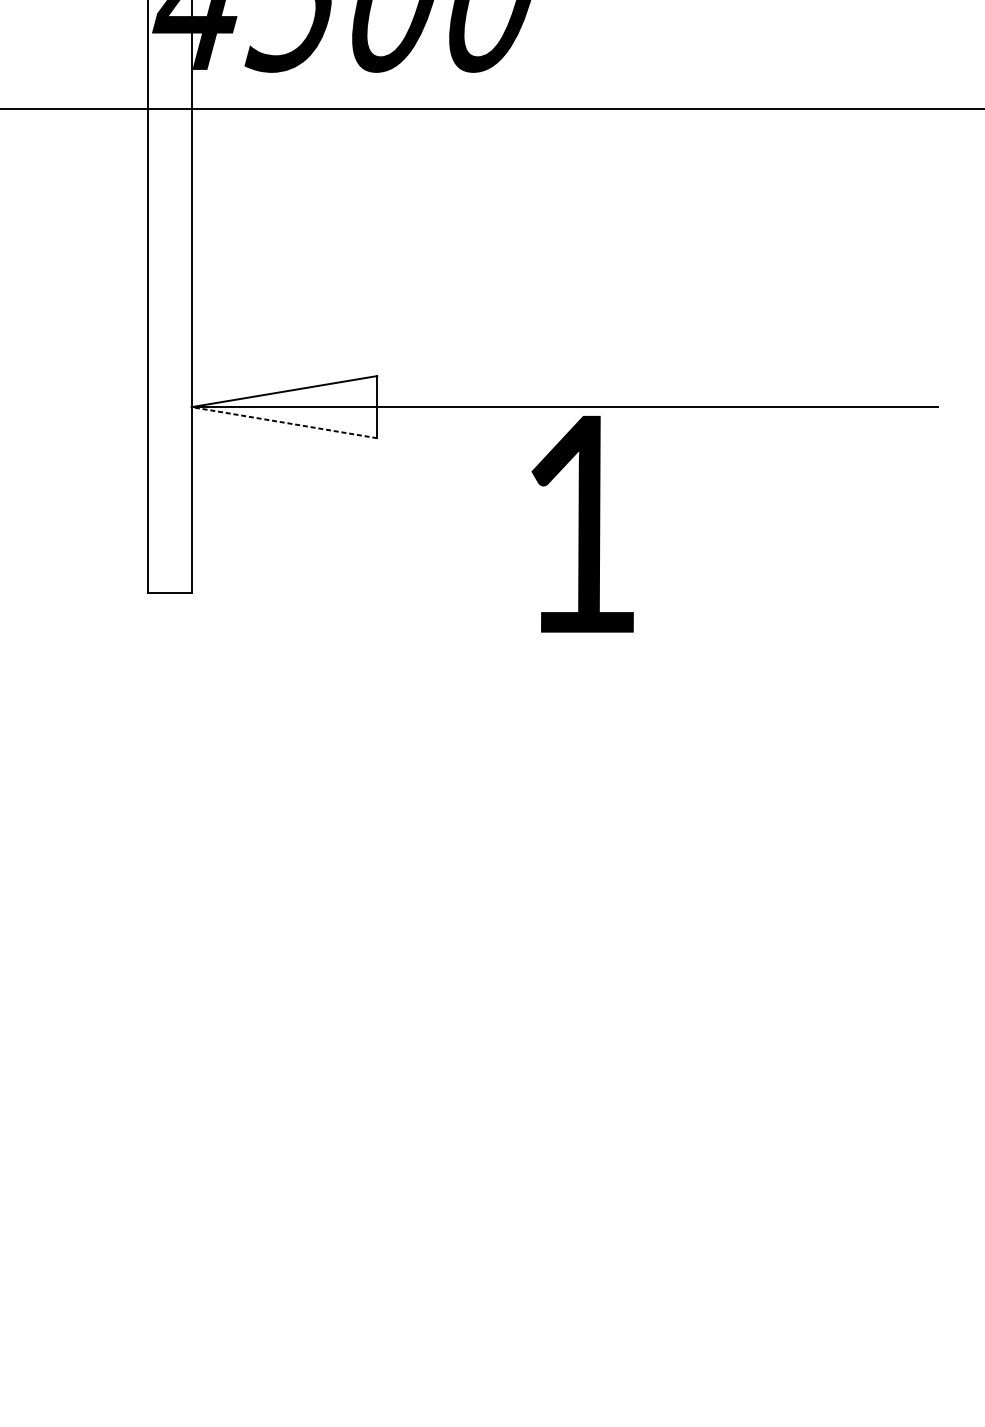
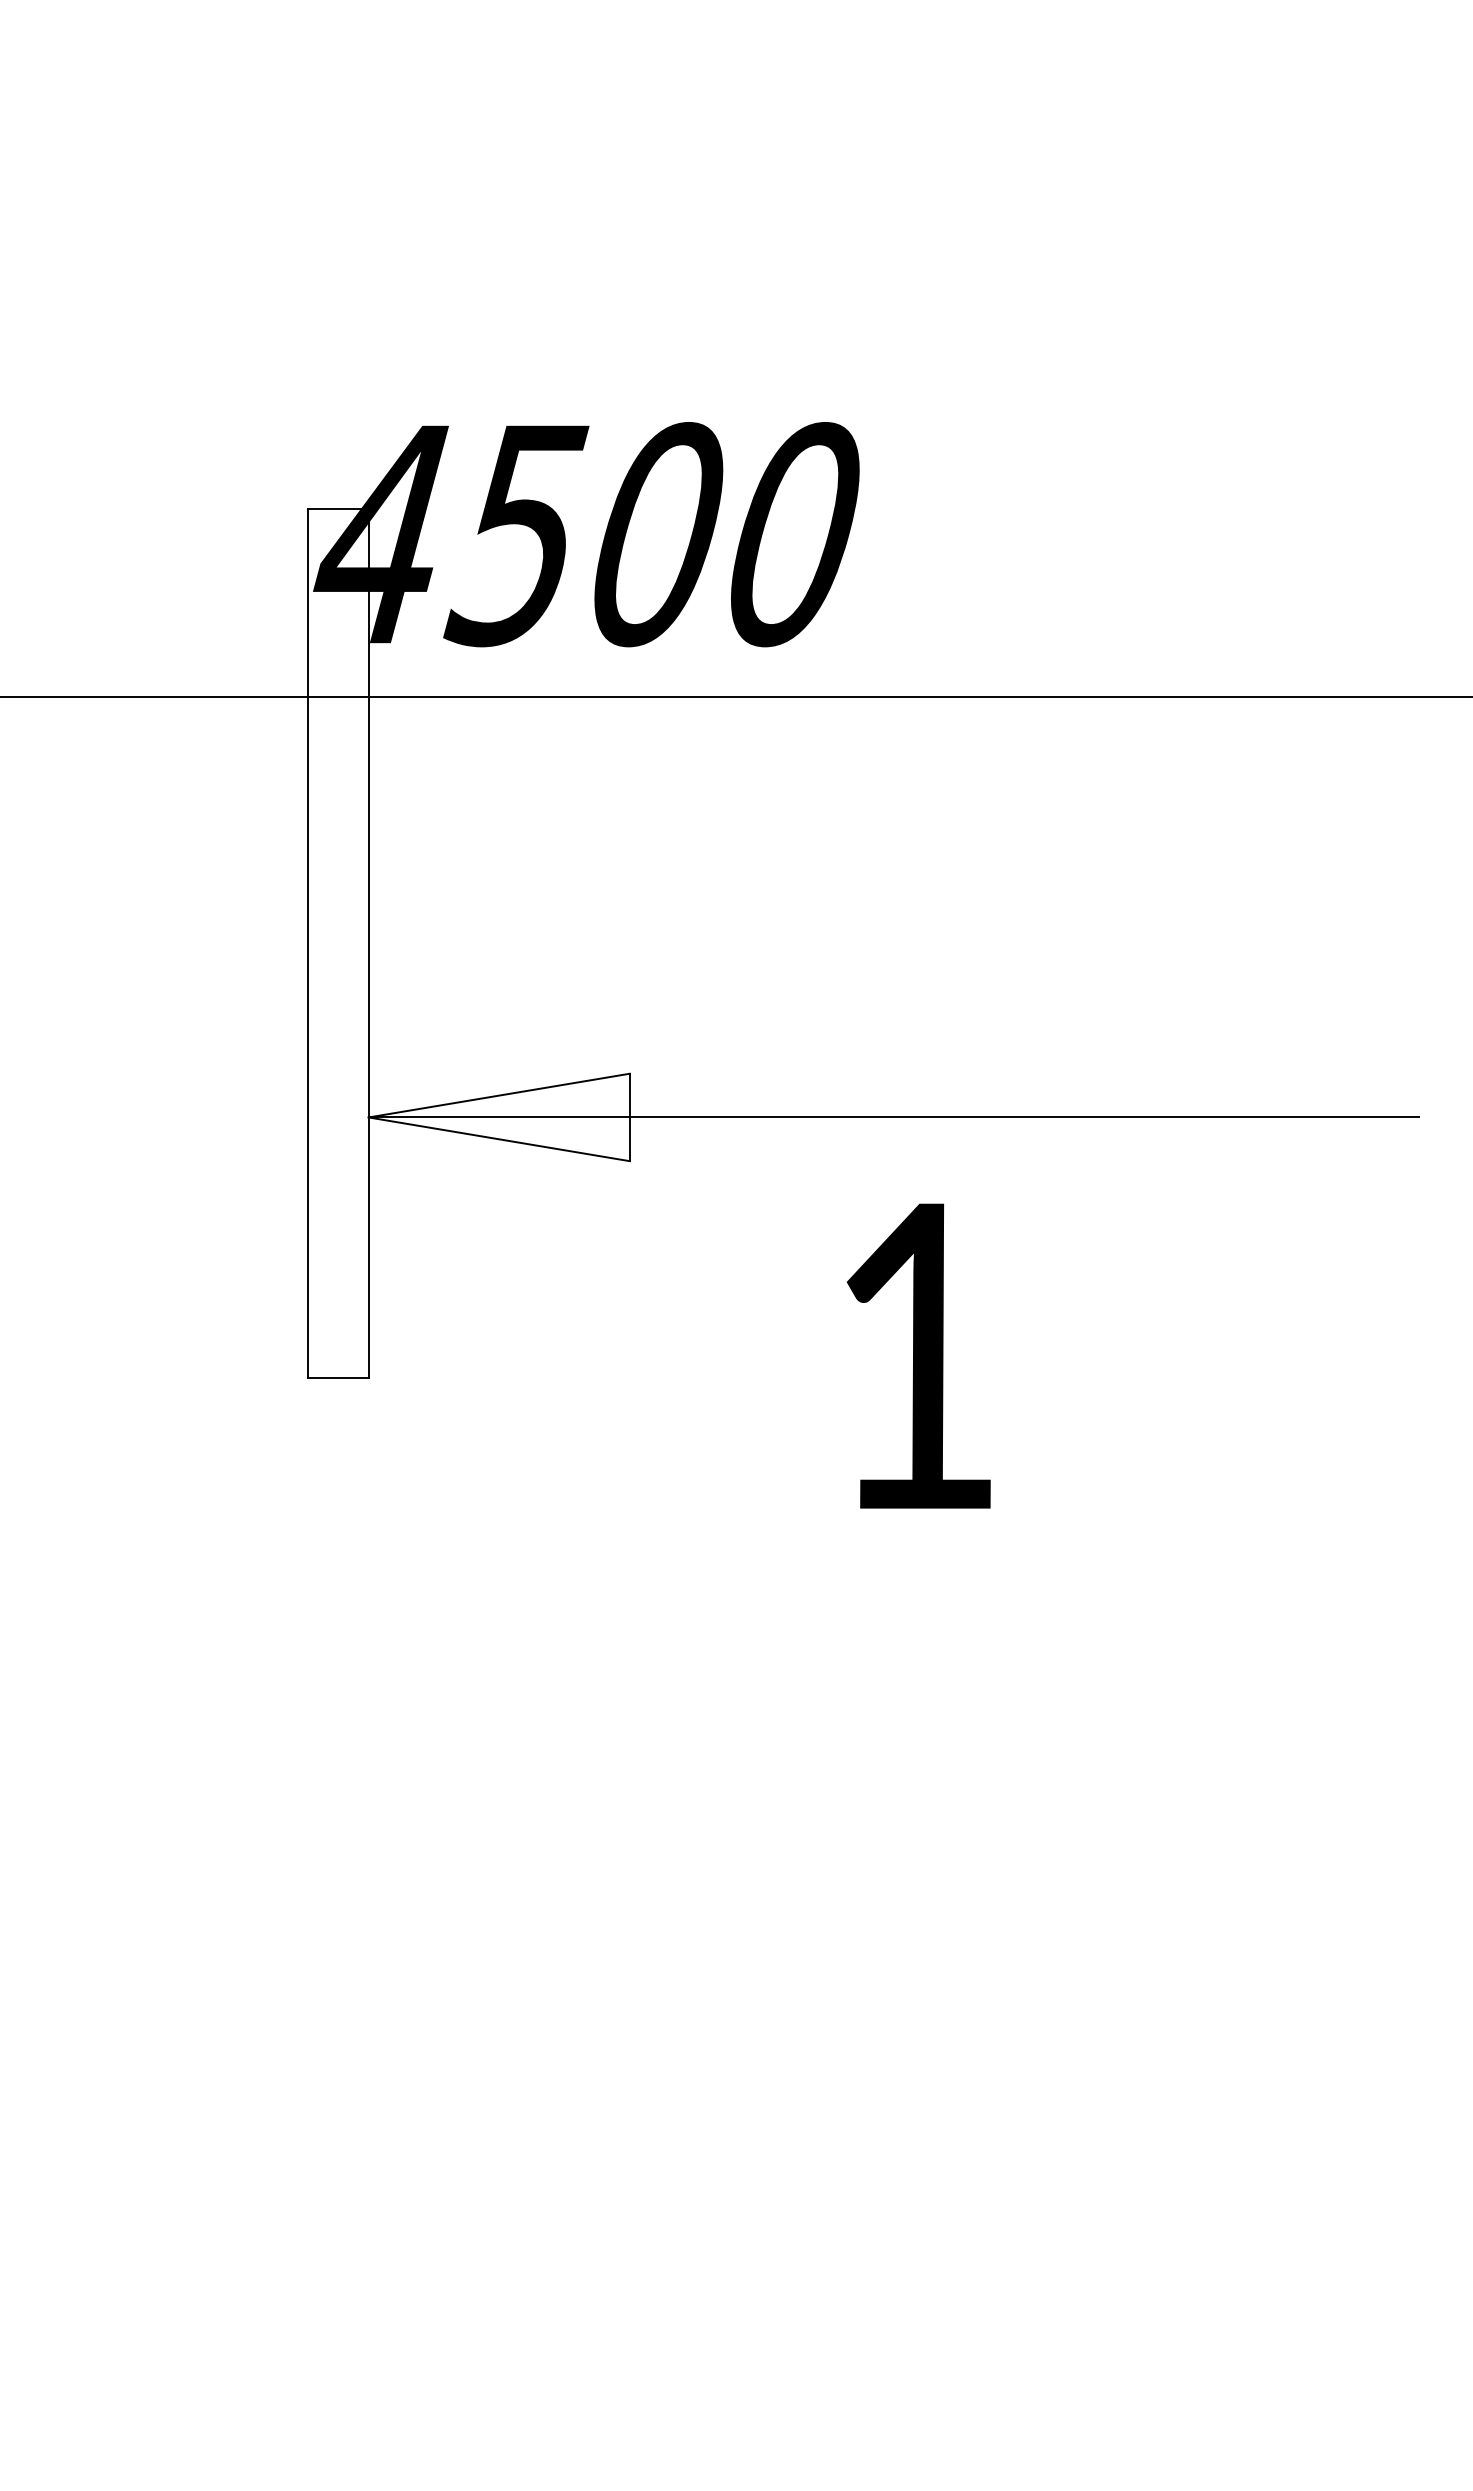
line: (283, 422) -> (498, 1139), dashed -> solid
text: (582, 523) -> (918, 1355), moved

